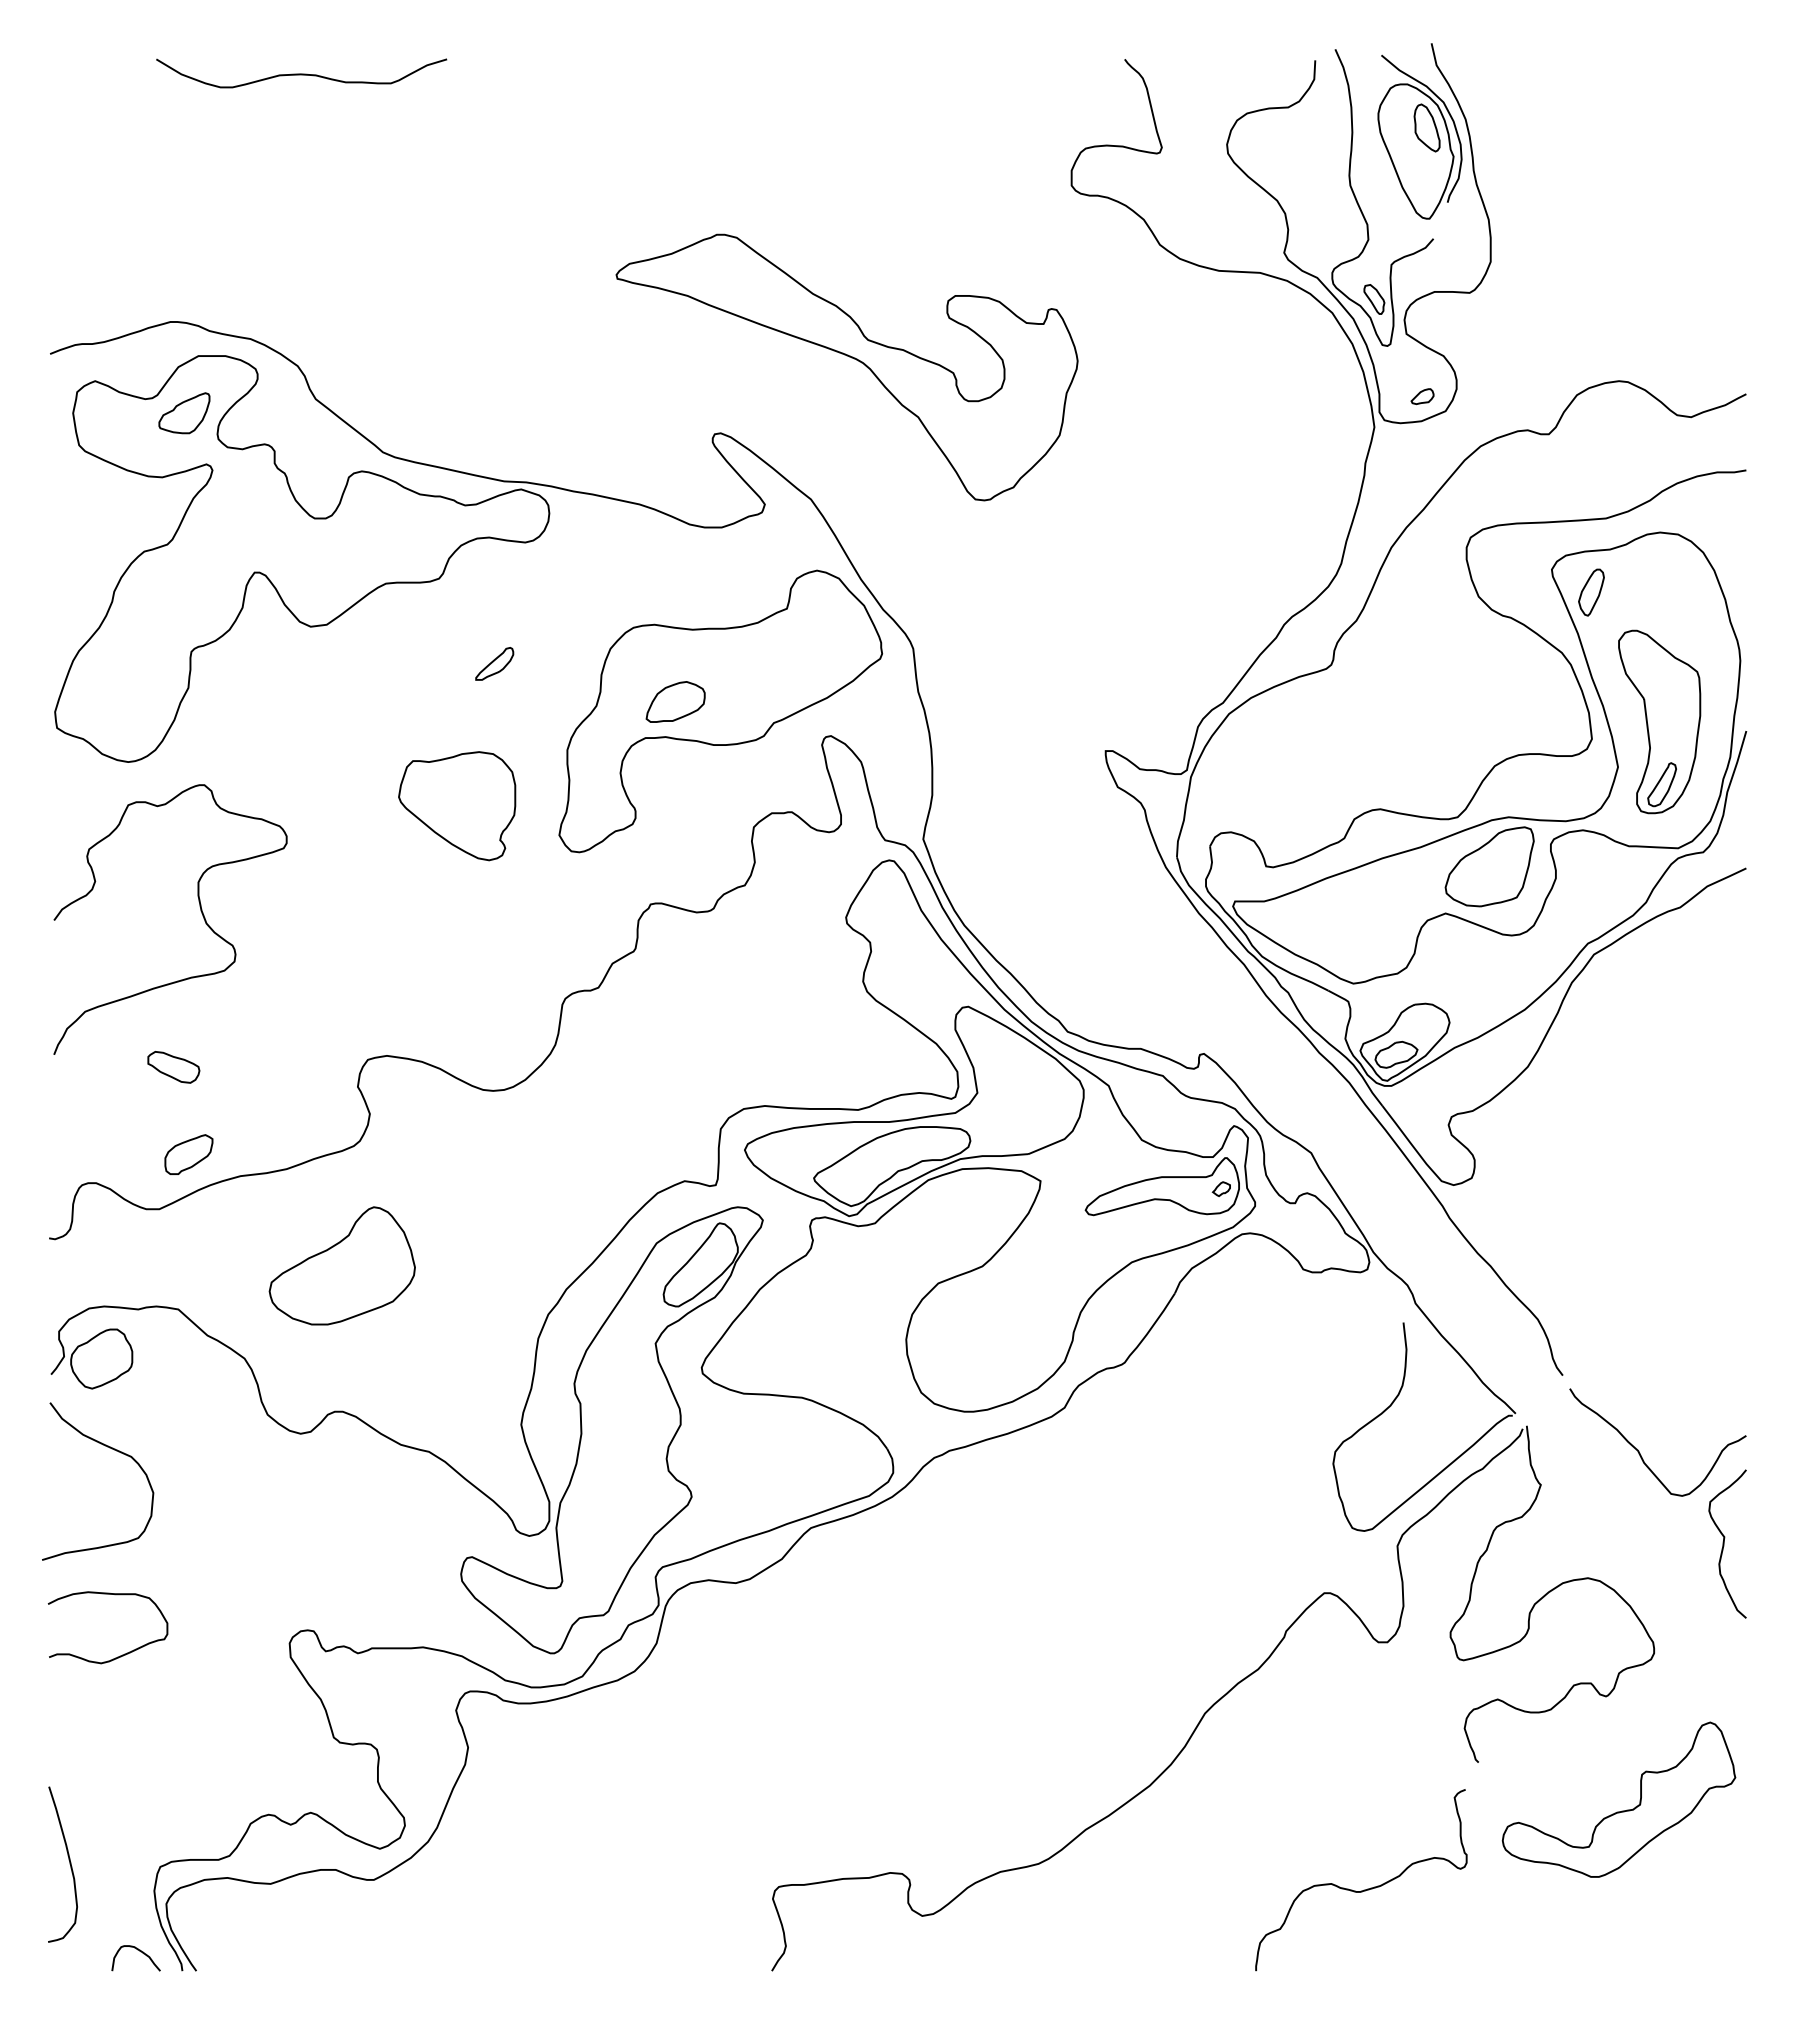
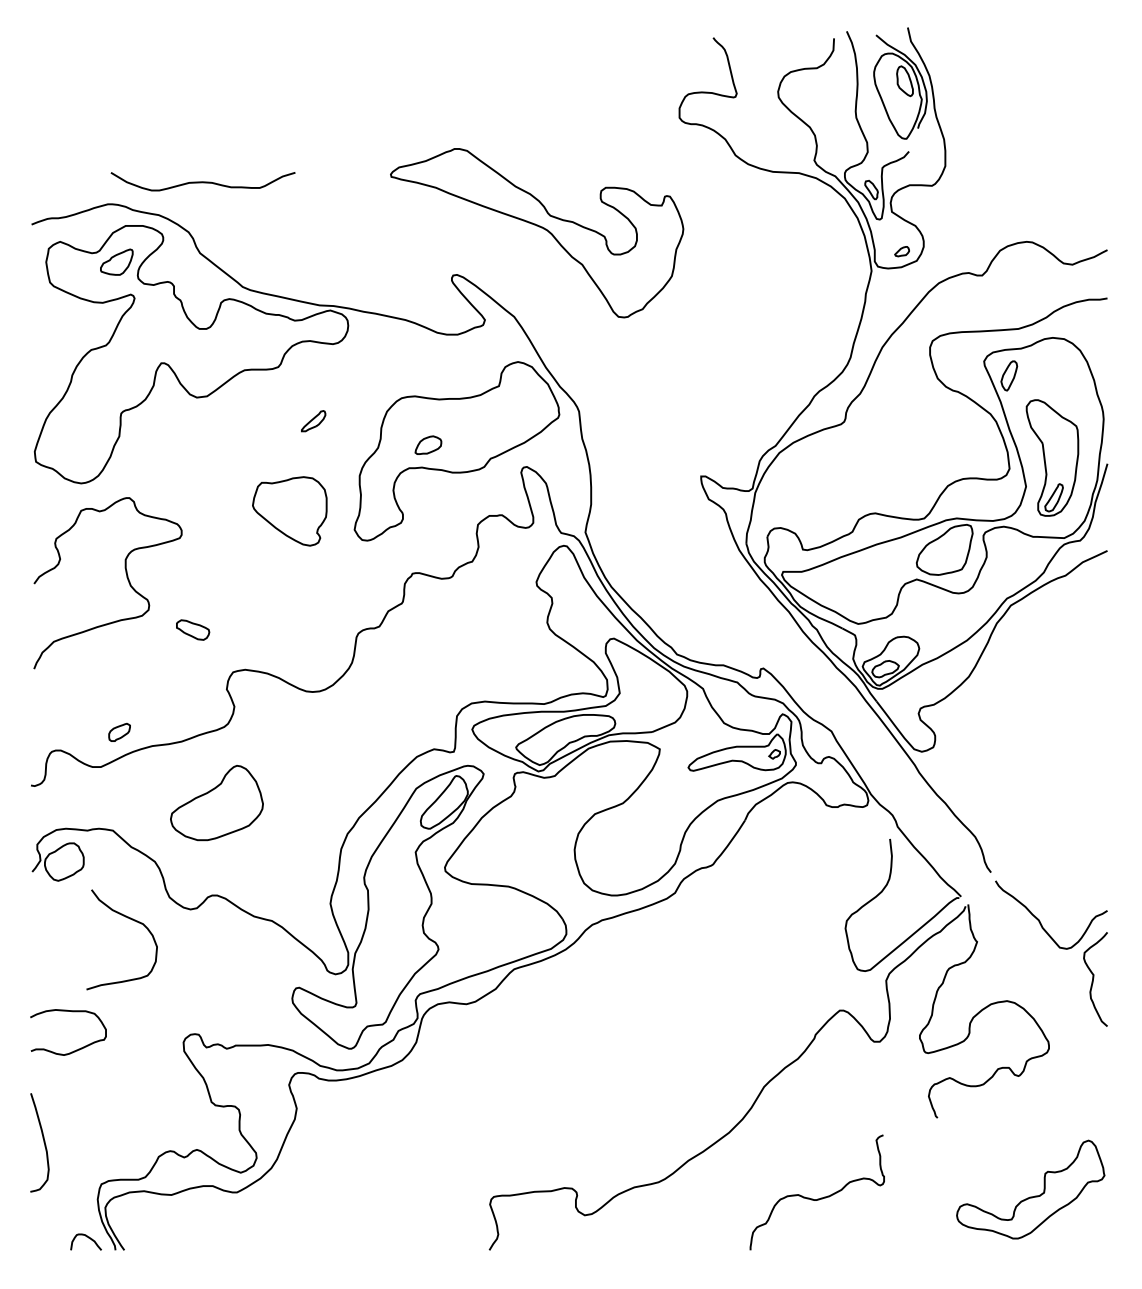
curve: (300, 73) -> (202, 181), moved
part: (675, 700) -> (428, 444), size x0.7
part: (174, 1066) -> (193, 629), moved
part: (188, 1154) -> (119, 732), size x0.7
curve: (109, 1449) -> (129, 919), moved
part: (1618, 1810) -> (1030, 1196), moved
curve: (68, 1864) -> (43, 1142), moved
curve: (1361, 1889) -> (817, 1198), moved

